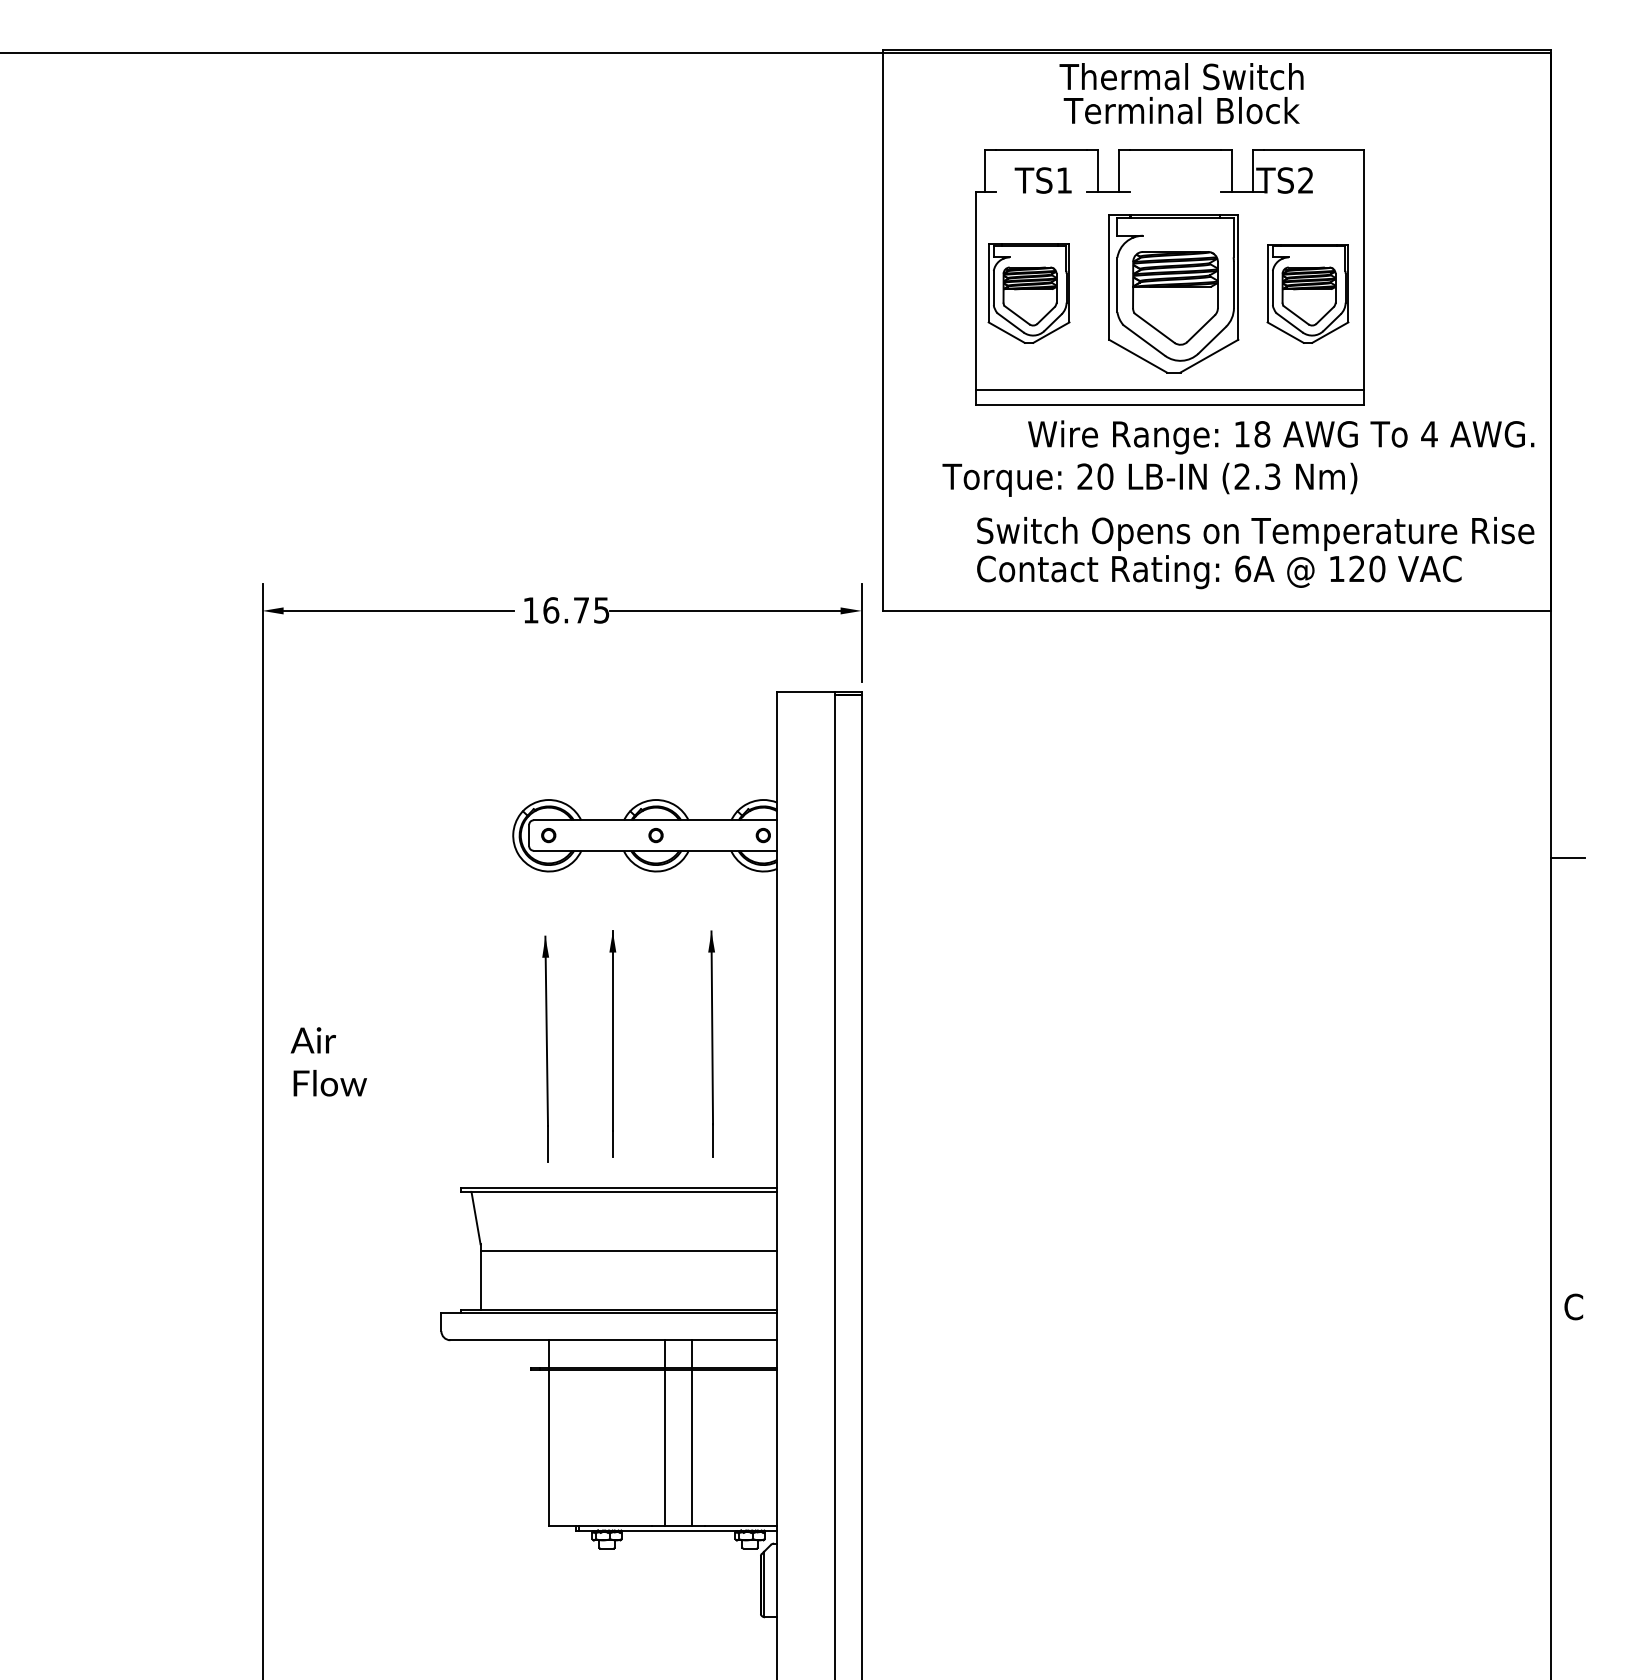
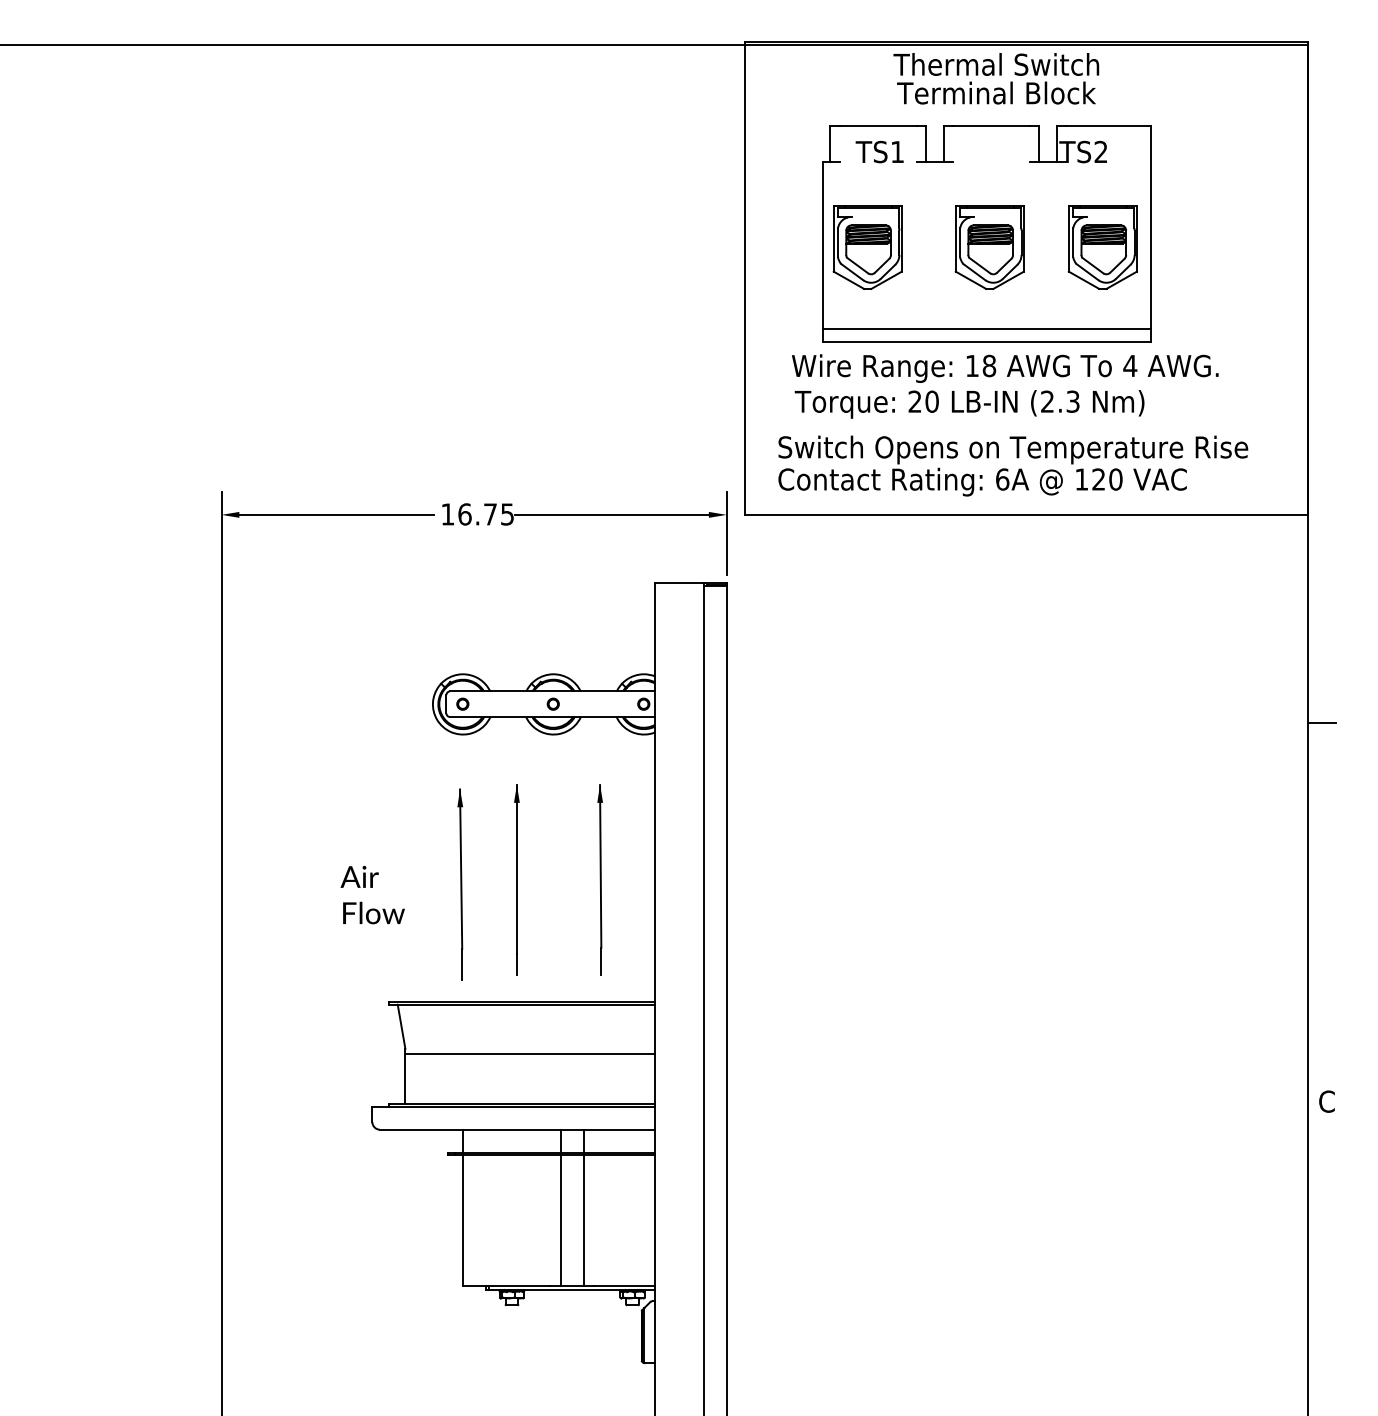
part: (1173, 293) -> (989, 247), size x0.62
text: (1281, 437) -> (1005, 368), moved
text: (1255, 553) -> (1013, 466), moved
text: (328, 1061) -> (372, 894), moved

